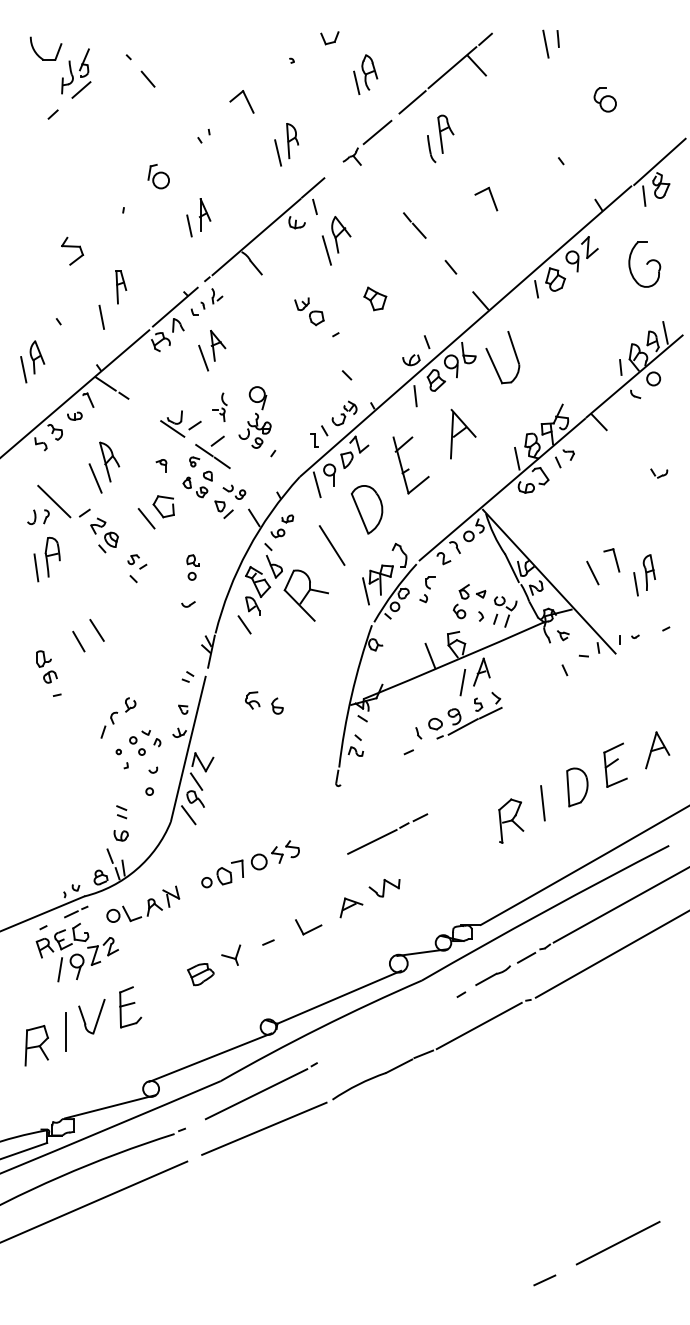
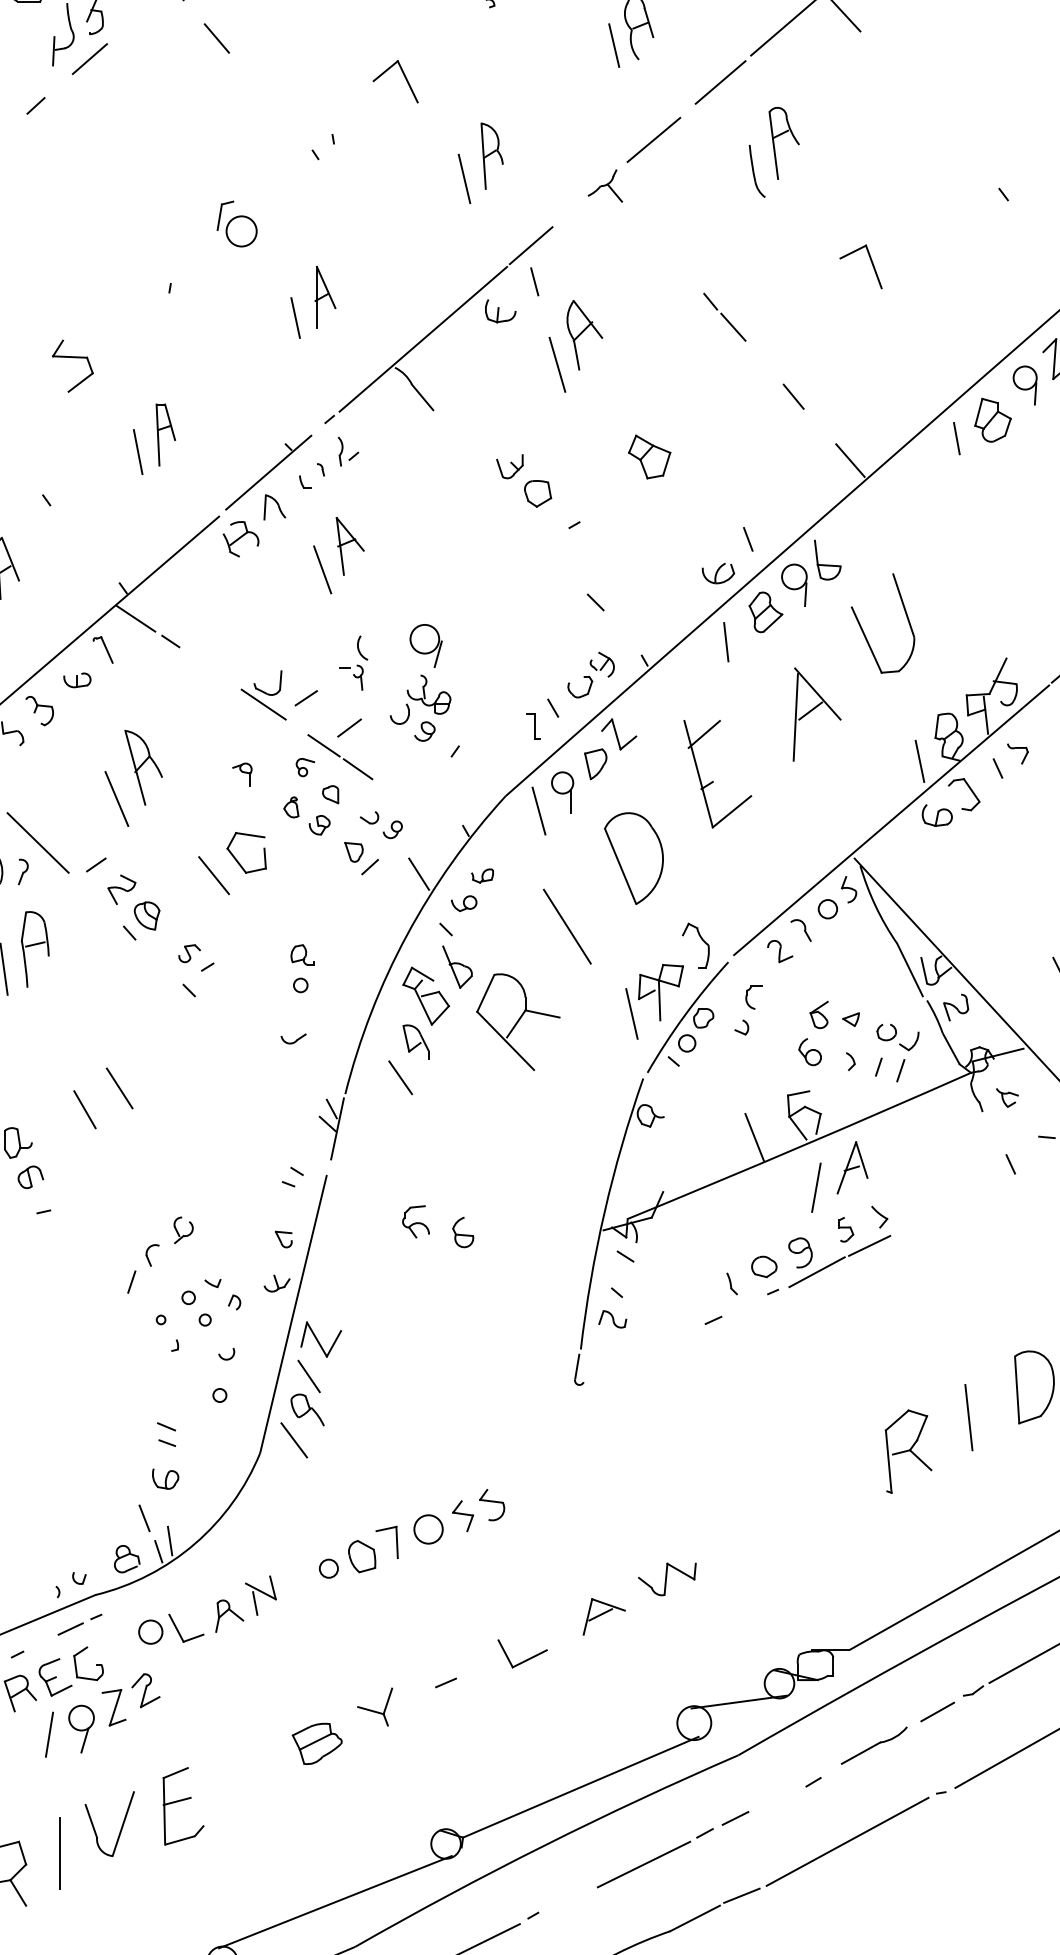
line: (101, 316) -> (137, 450), moved
part: (493, 361) -> (865, 631), moved
line: (387, 833) -> (672, 1848), moved

